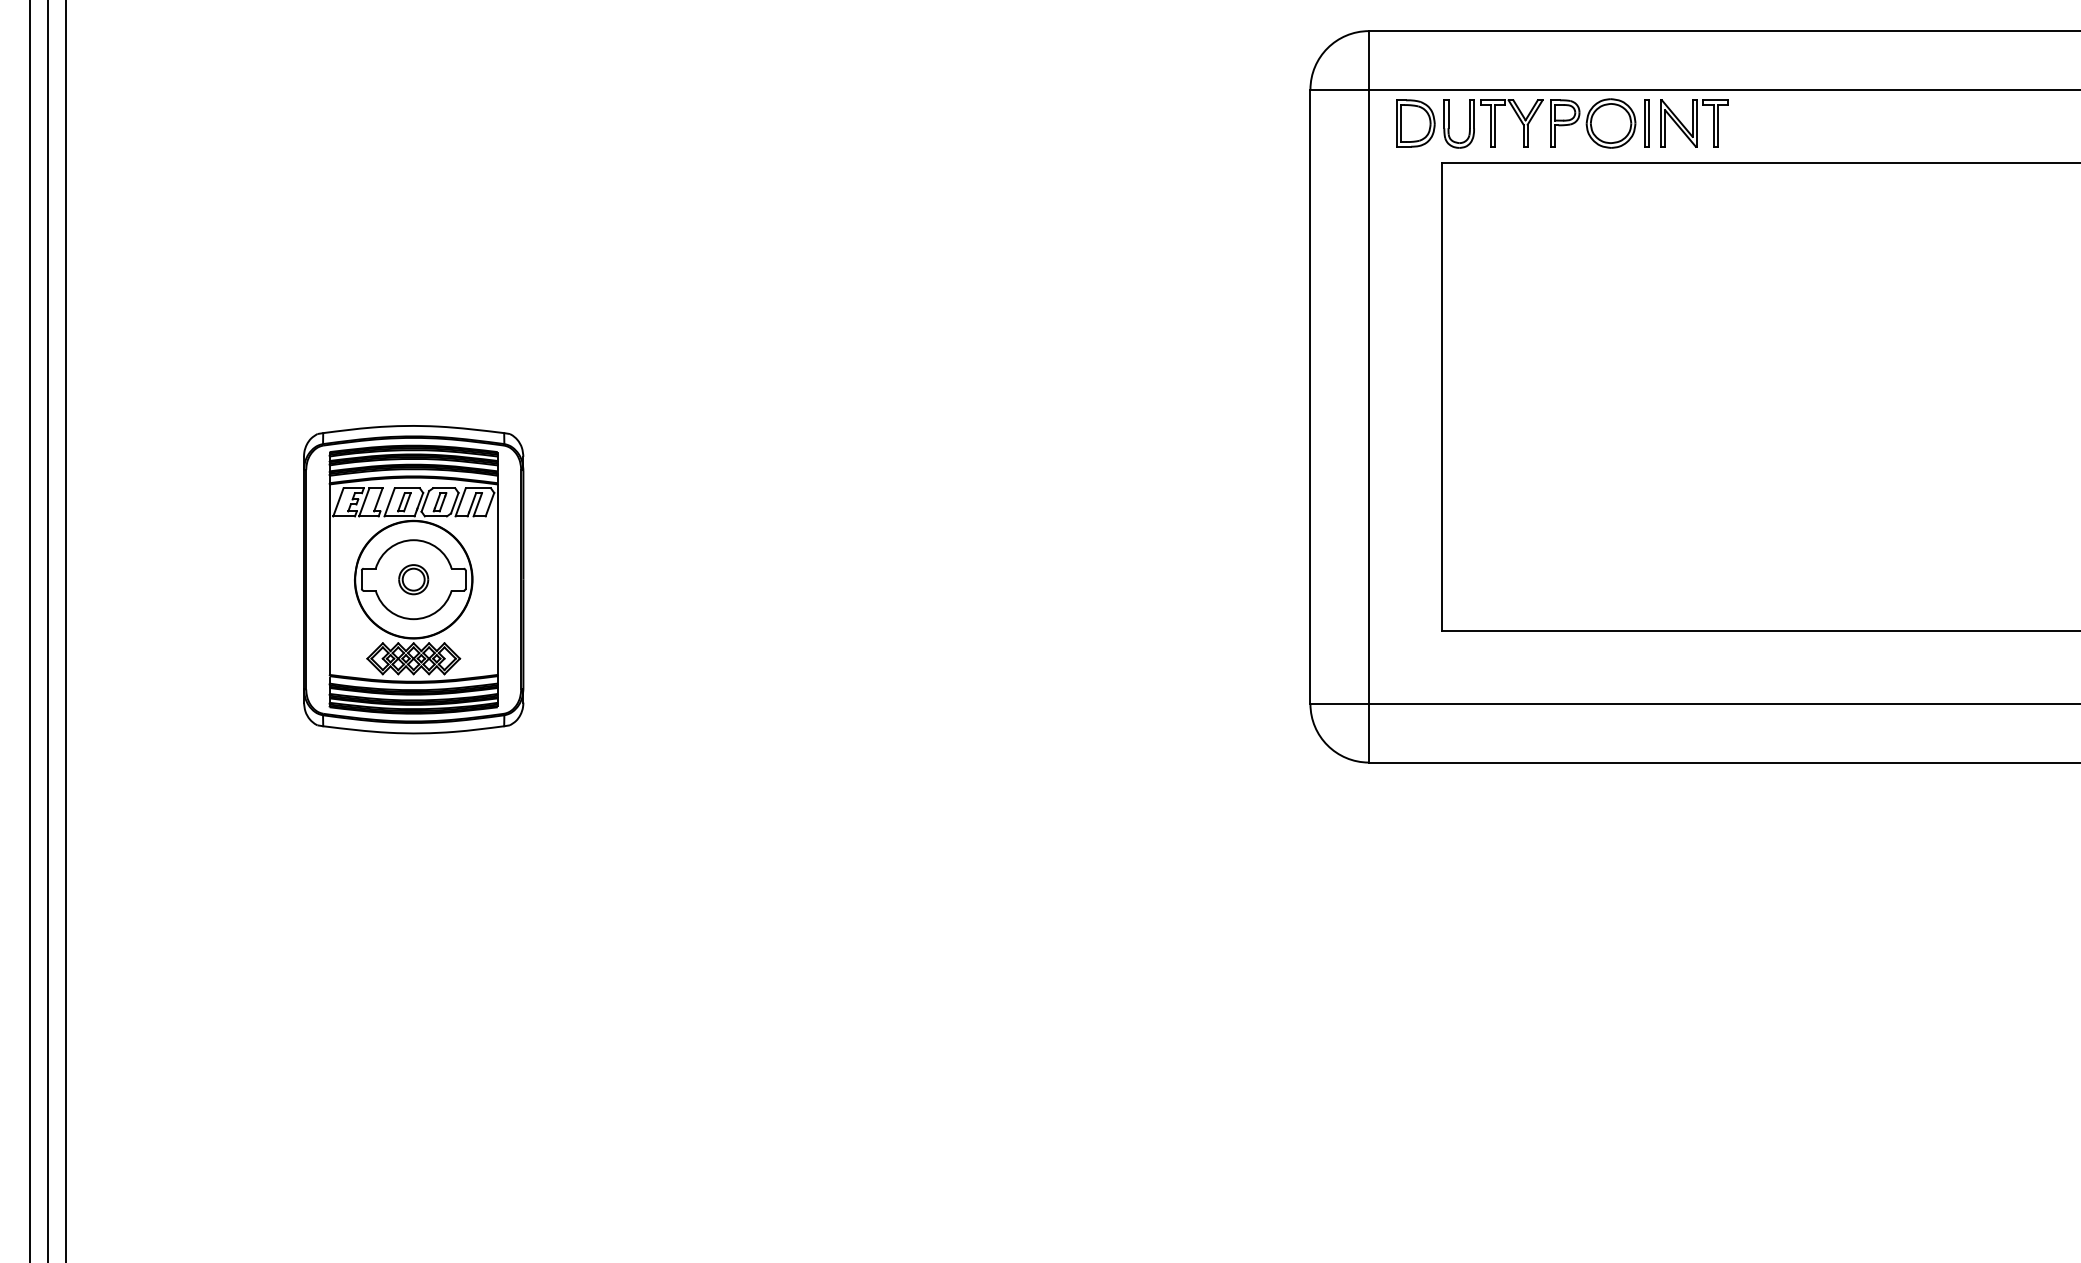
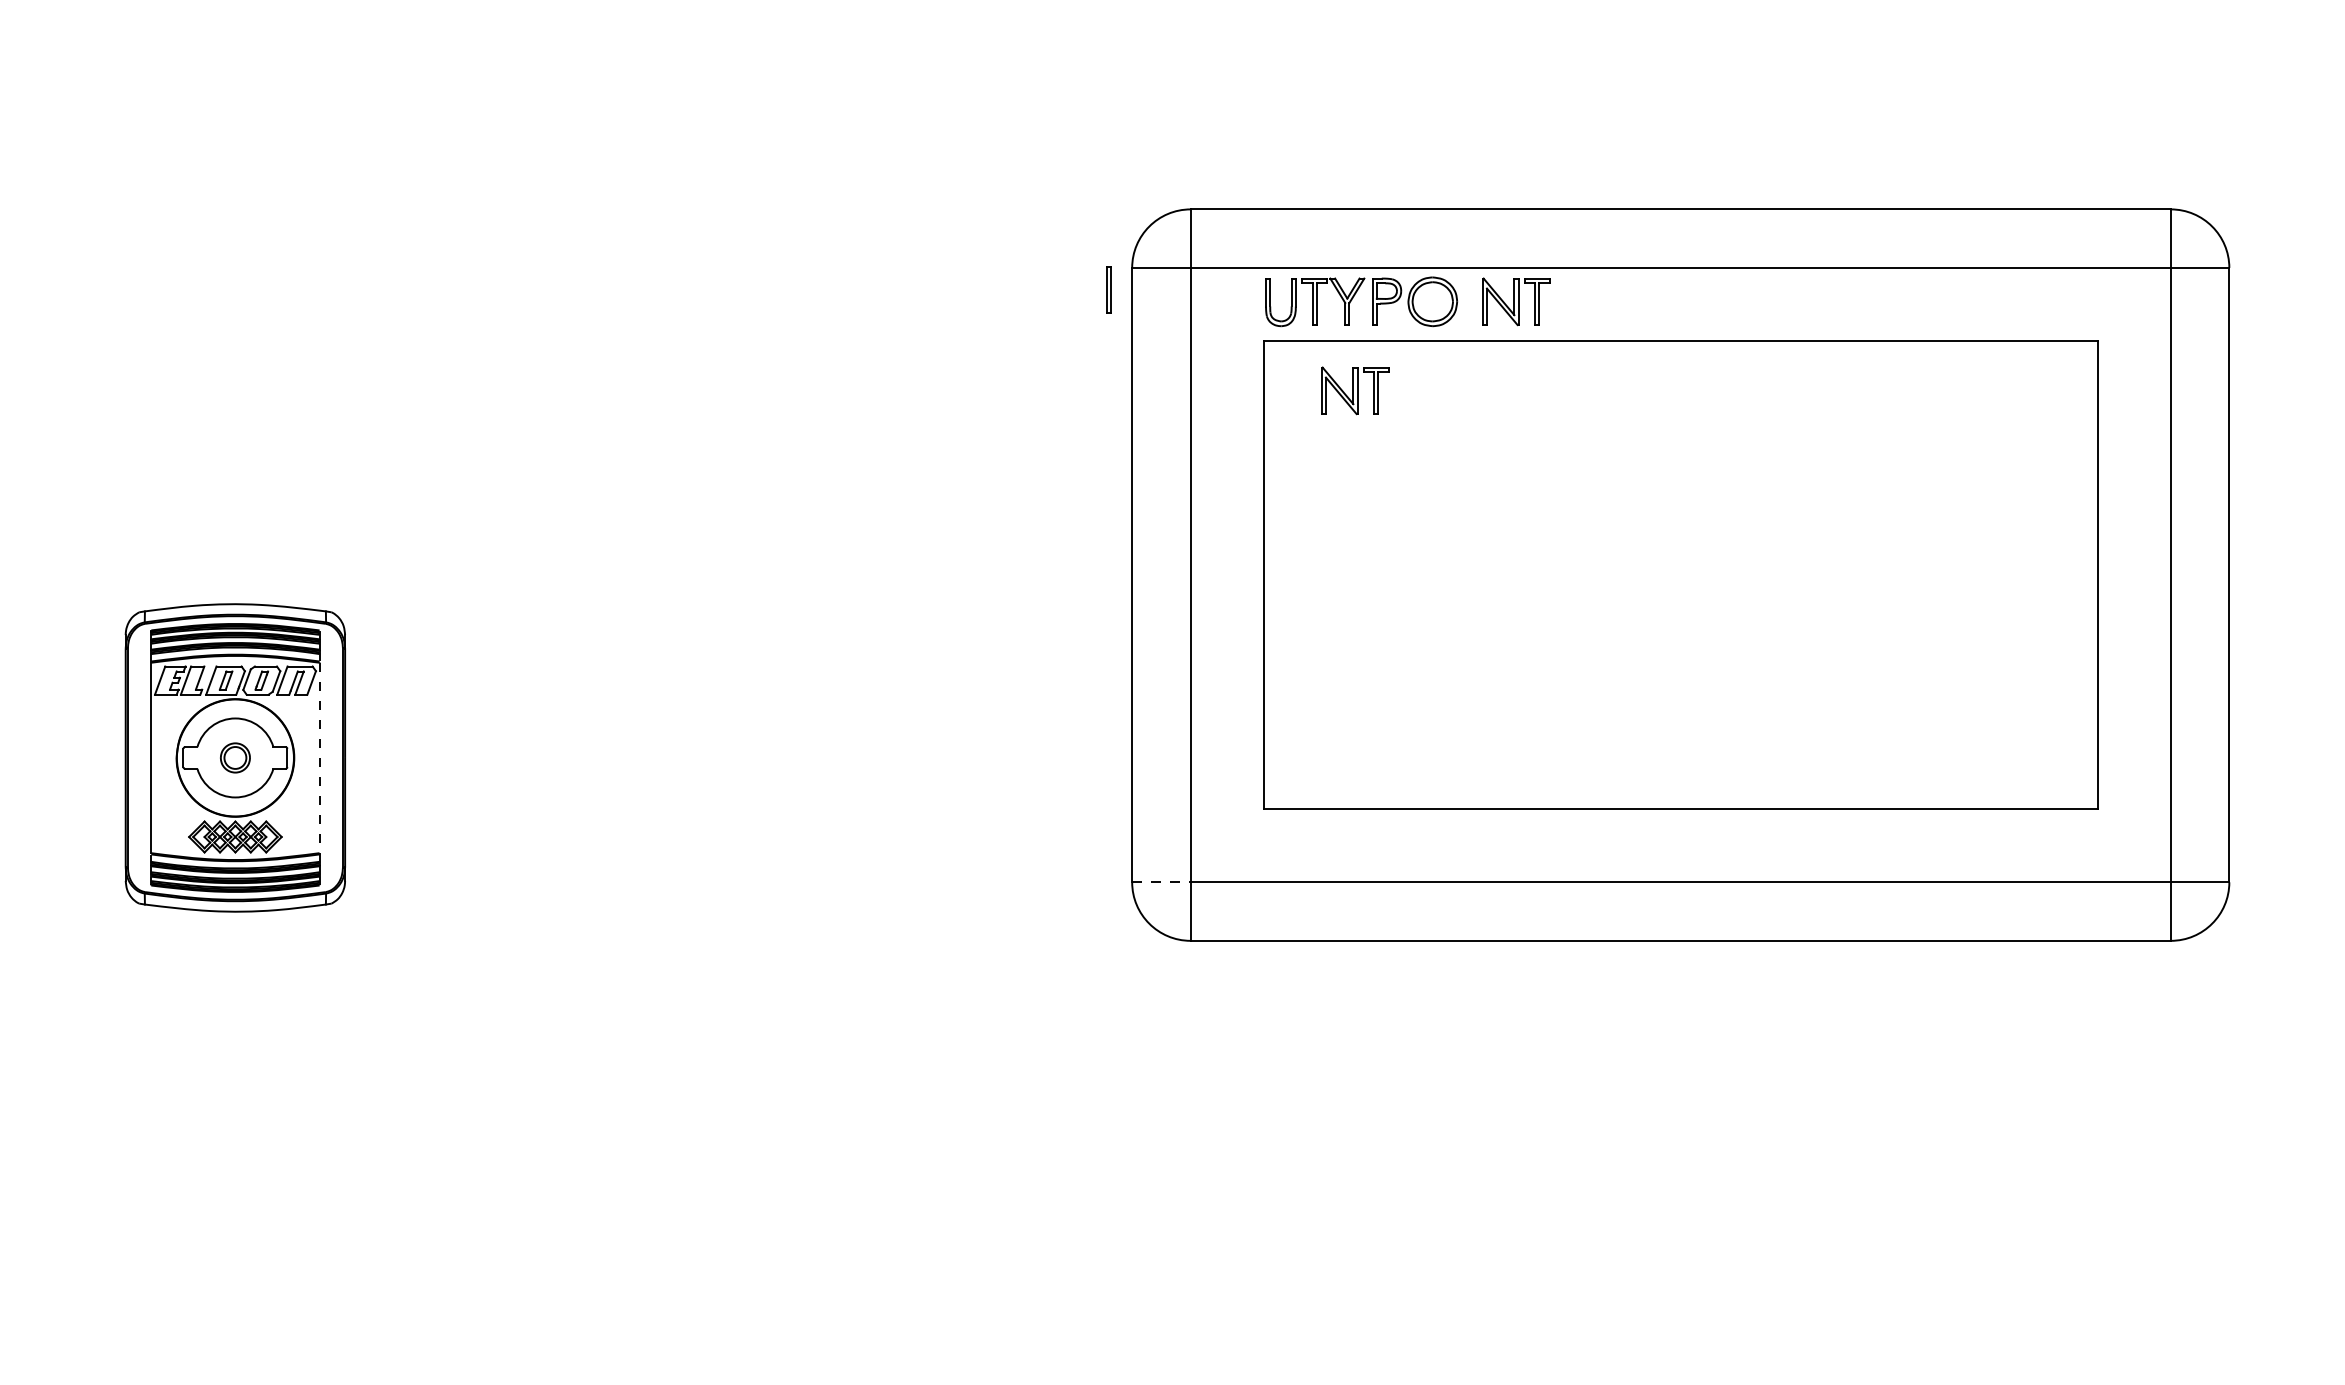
part: (1415, 123) -> (1237, 301), removed
part: (1646, 123) -> (1108, 289), moved
part: (1533, 212) -> (1355, 390), added
line: (497, 580) -> (319, 758), solid -> dashed
line: (1339, 704) -> (1161, 882), solid -> dashed

